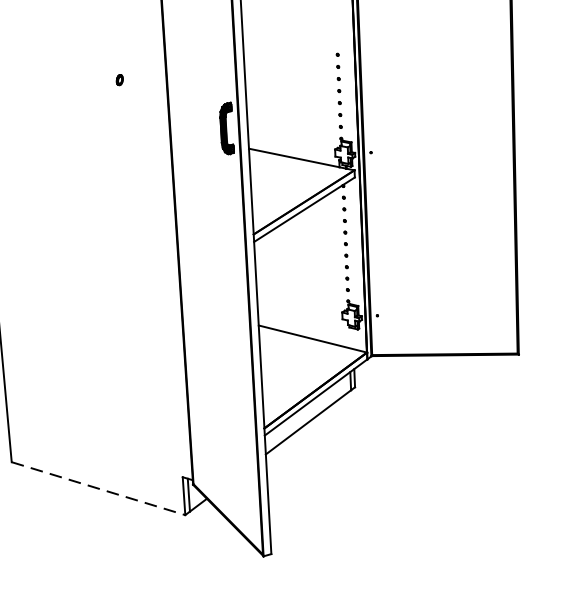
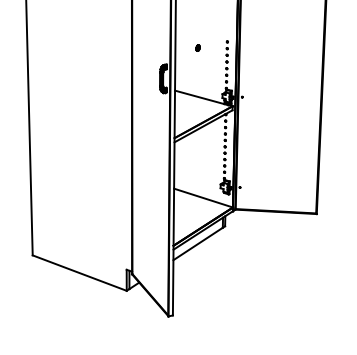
part: (118, 79) -> (197, 47), moved
line: (99, 489) -> (80, 273), dashed -> solid

